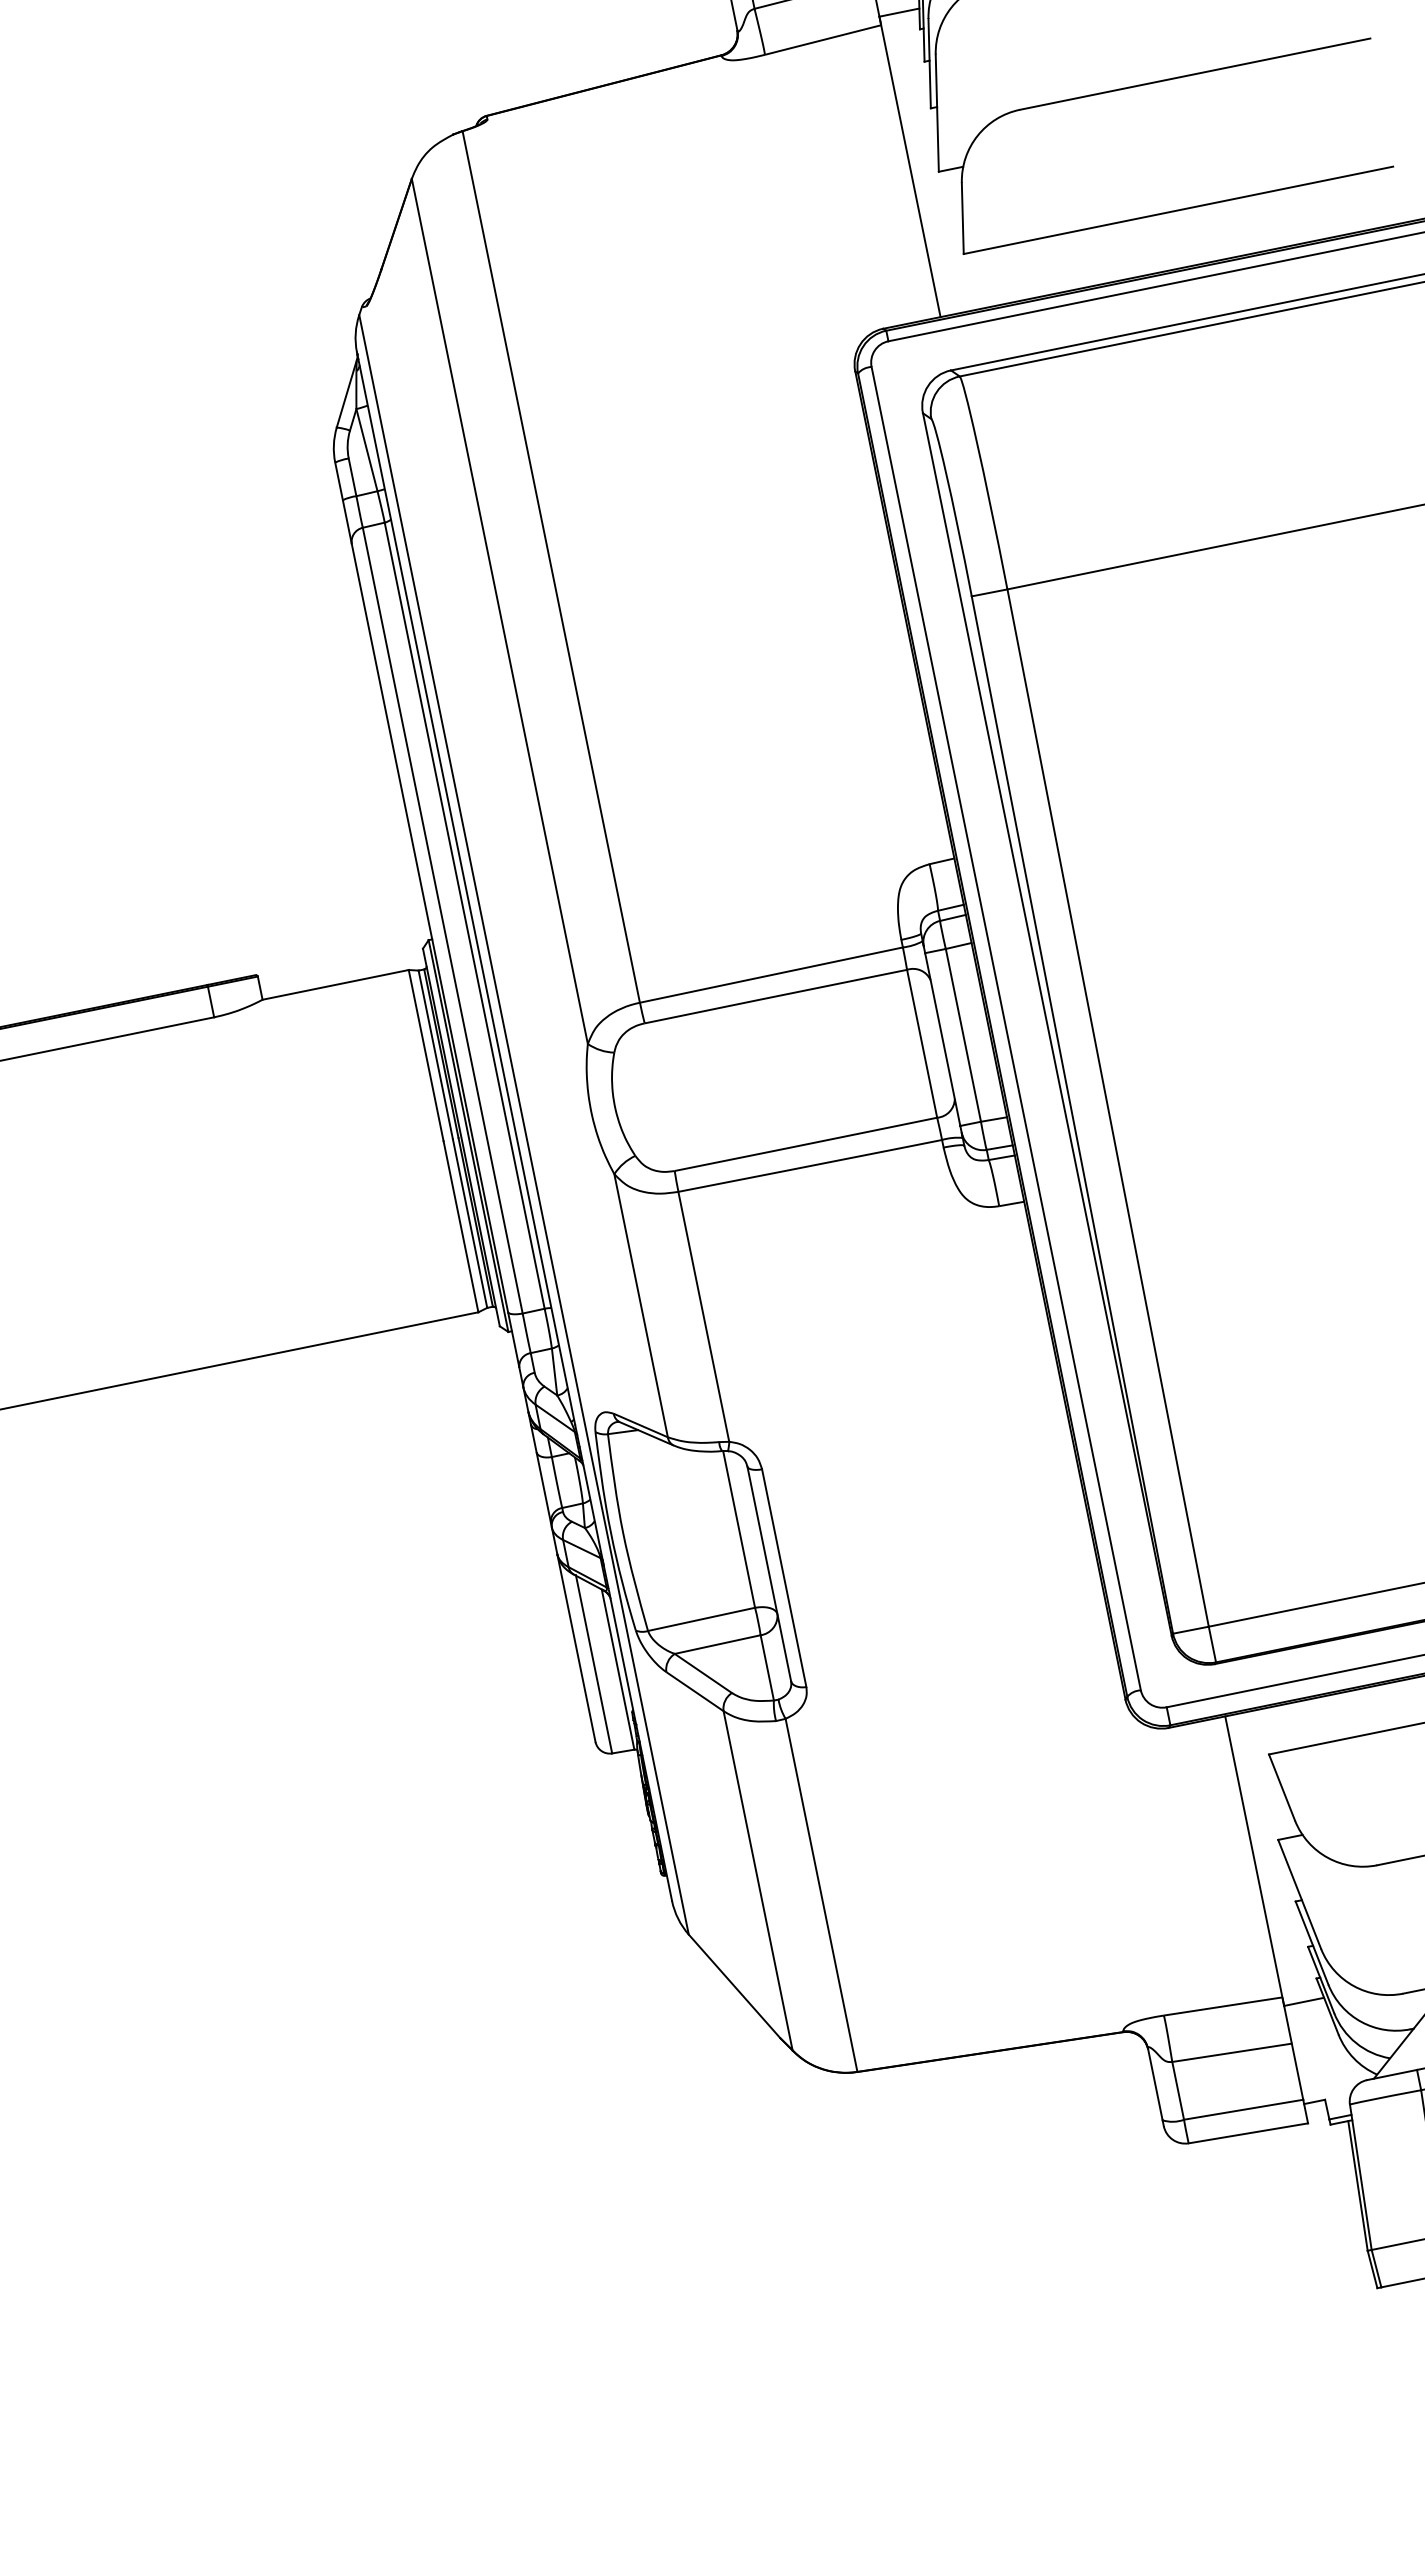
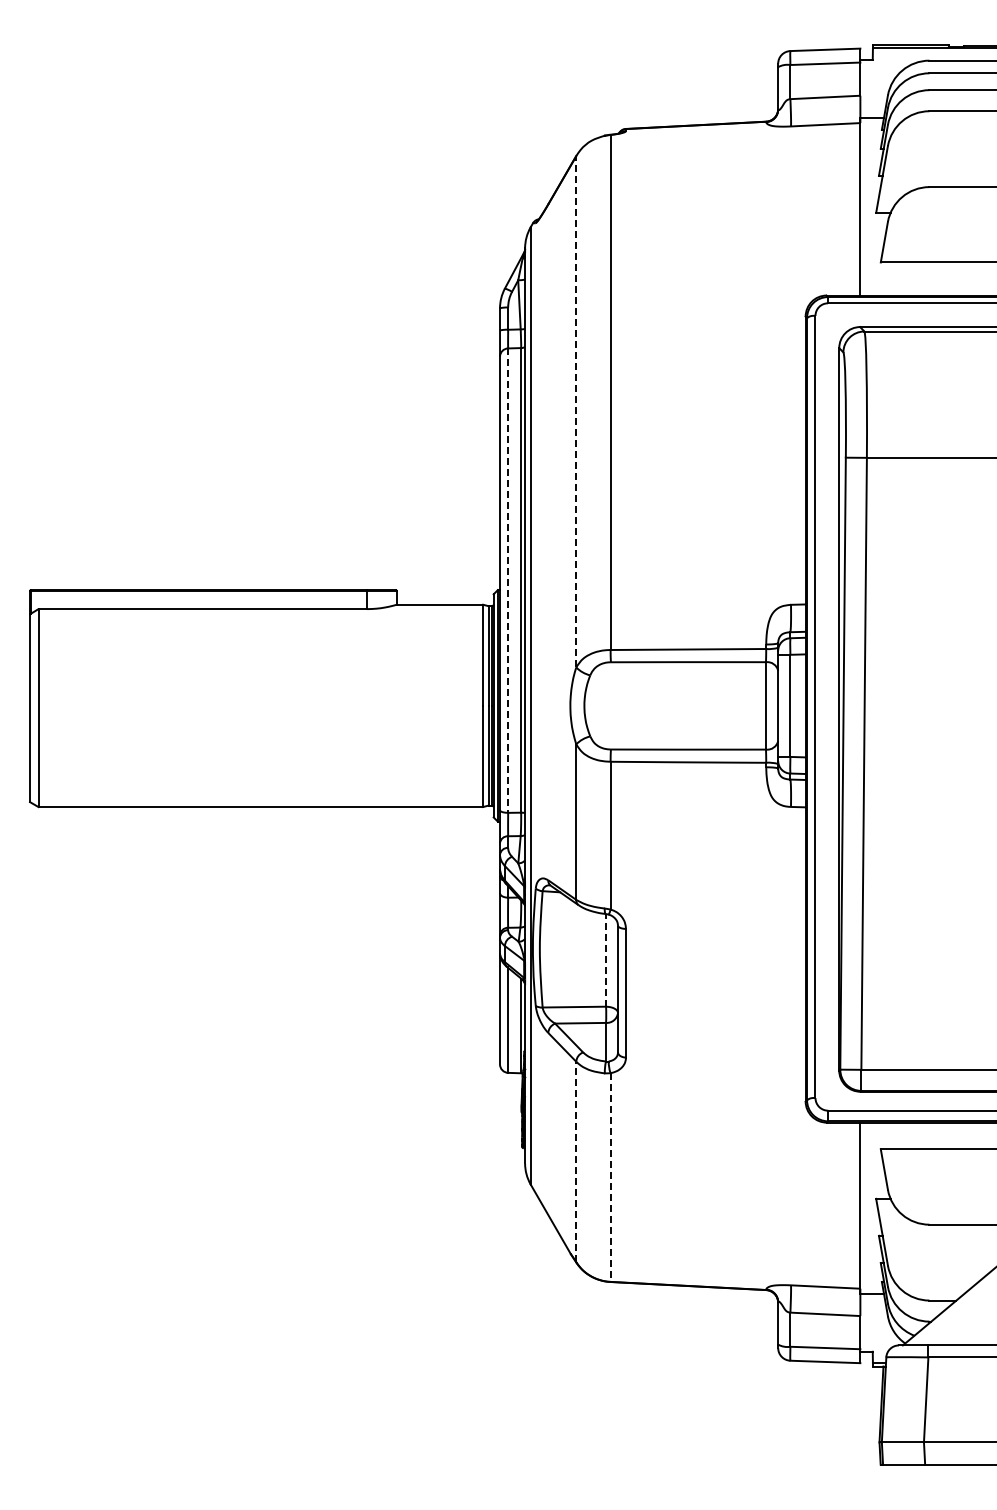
line: (500, 610) -> (576, 411), solid -> dashed
line: (443, 921) -> (508, 581), solid -> dashed
line: (739, 1527) -> (606, 959), solid -> dashed
line: (758, 1879) -> (576, 1161), solid -> dashed
line: (821, 1896) -> (610, 1178), solid -> dashed

